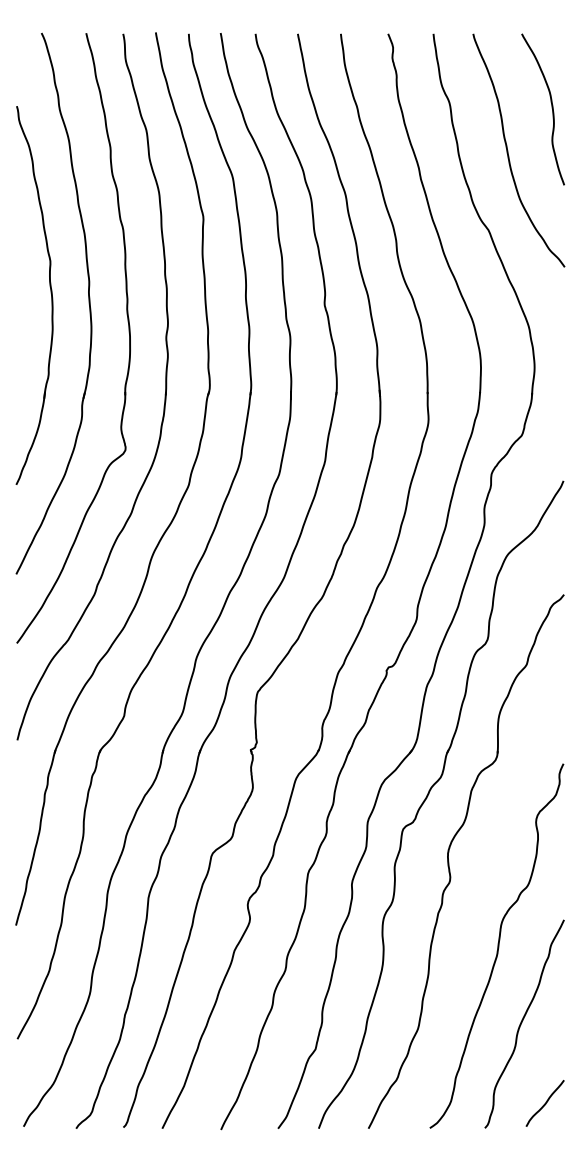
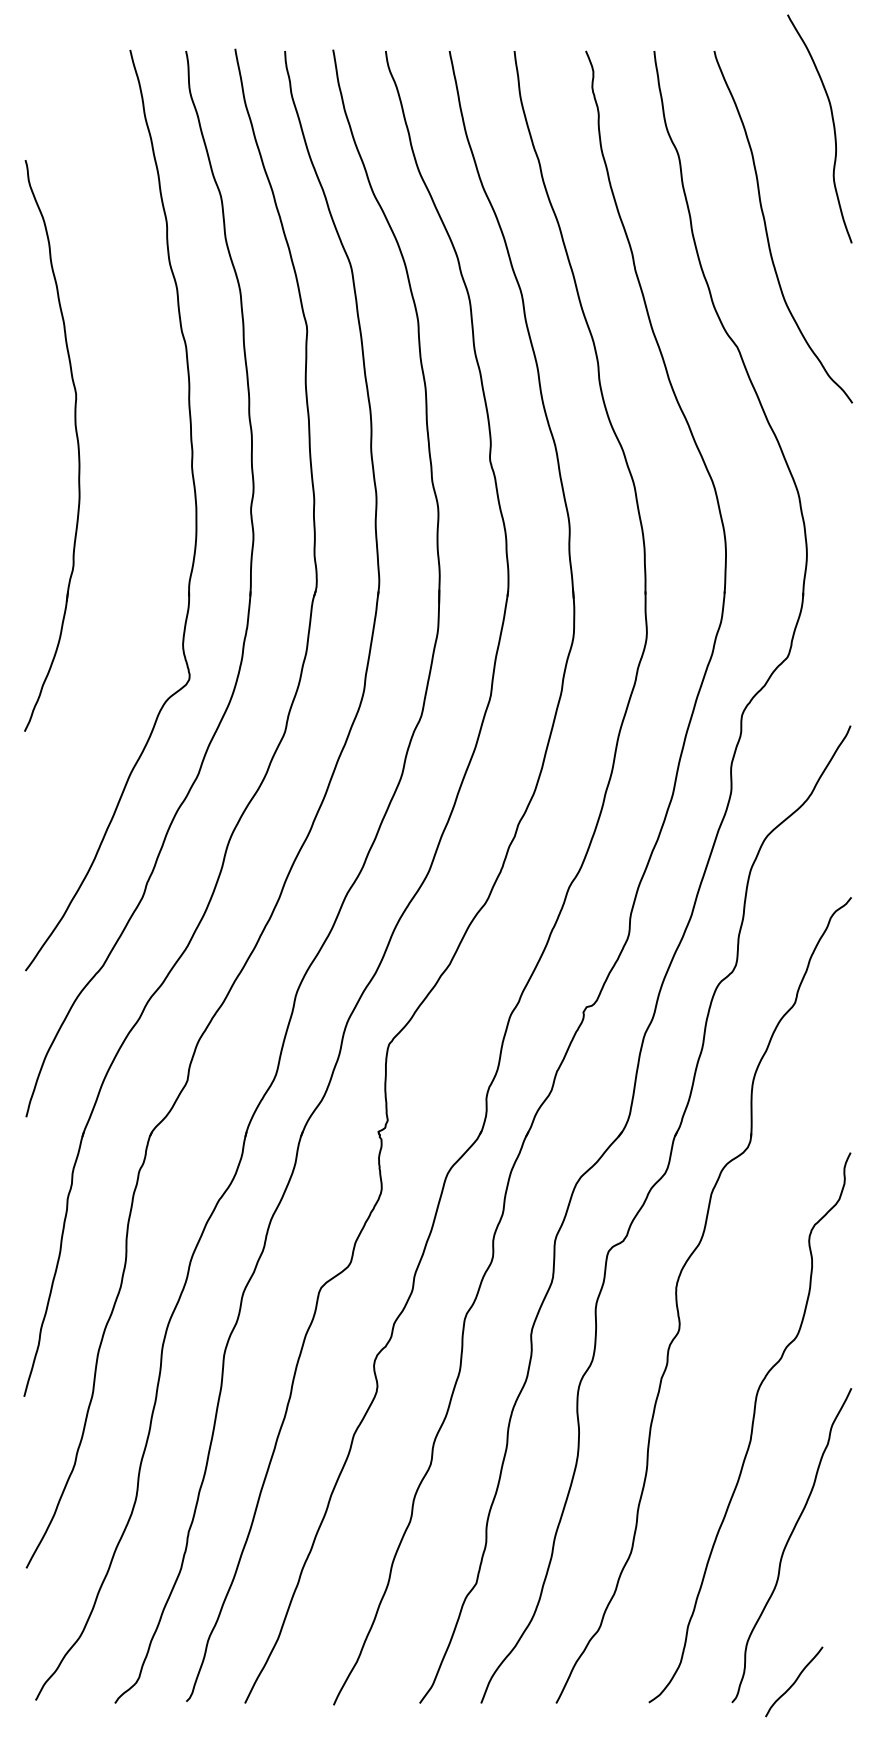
curve: (551, 108) -> (832, 127), moved
part: (88, 303) -> (133, 457), removed
curve: (544, 1103) -> (793, 1681), moved

